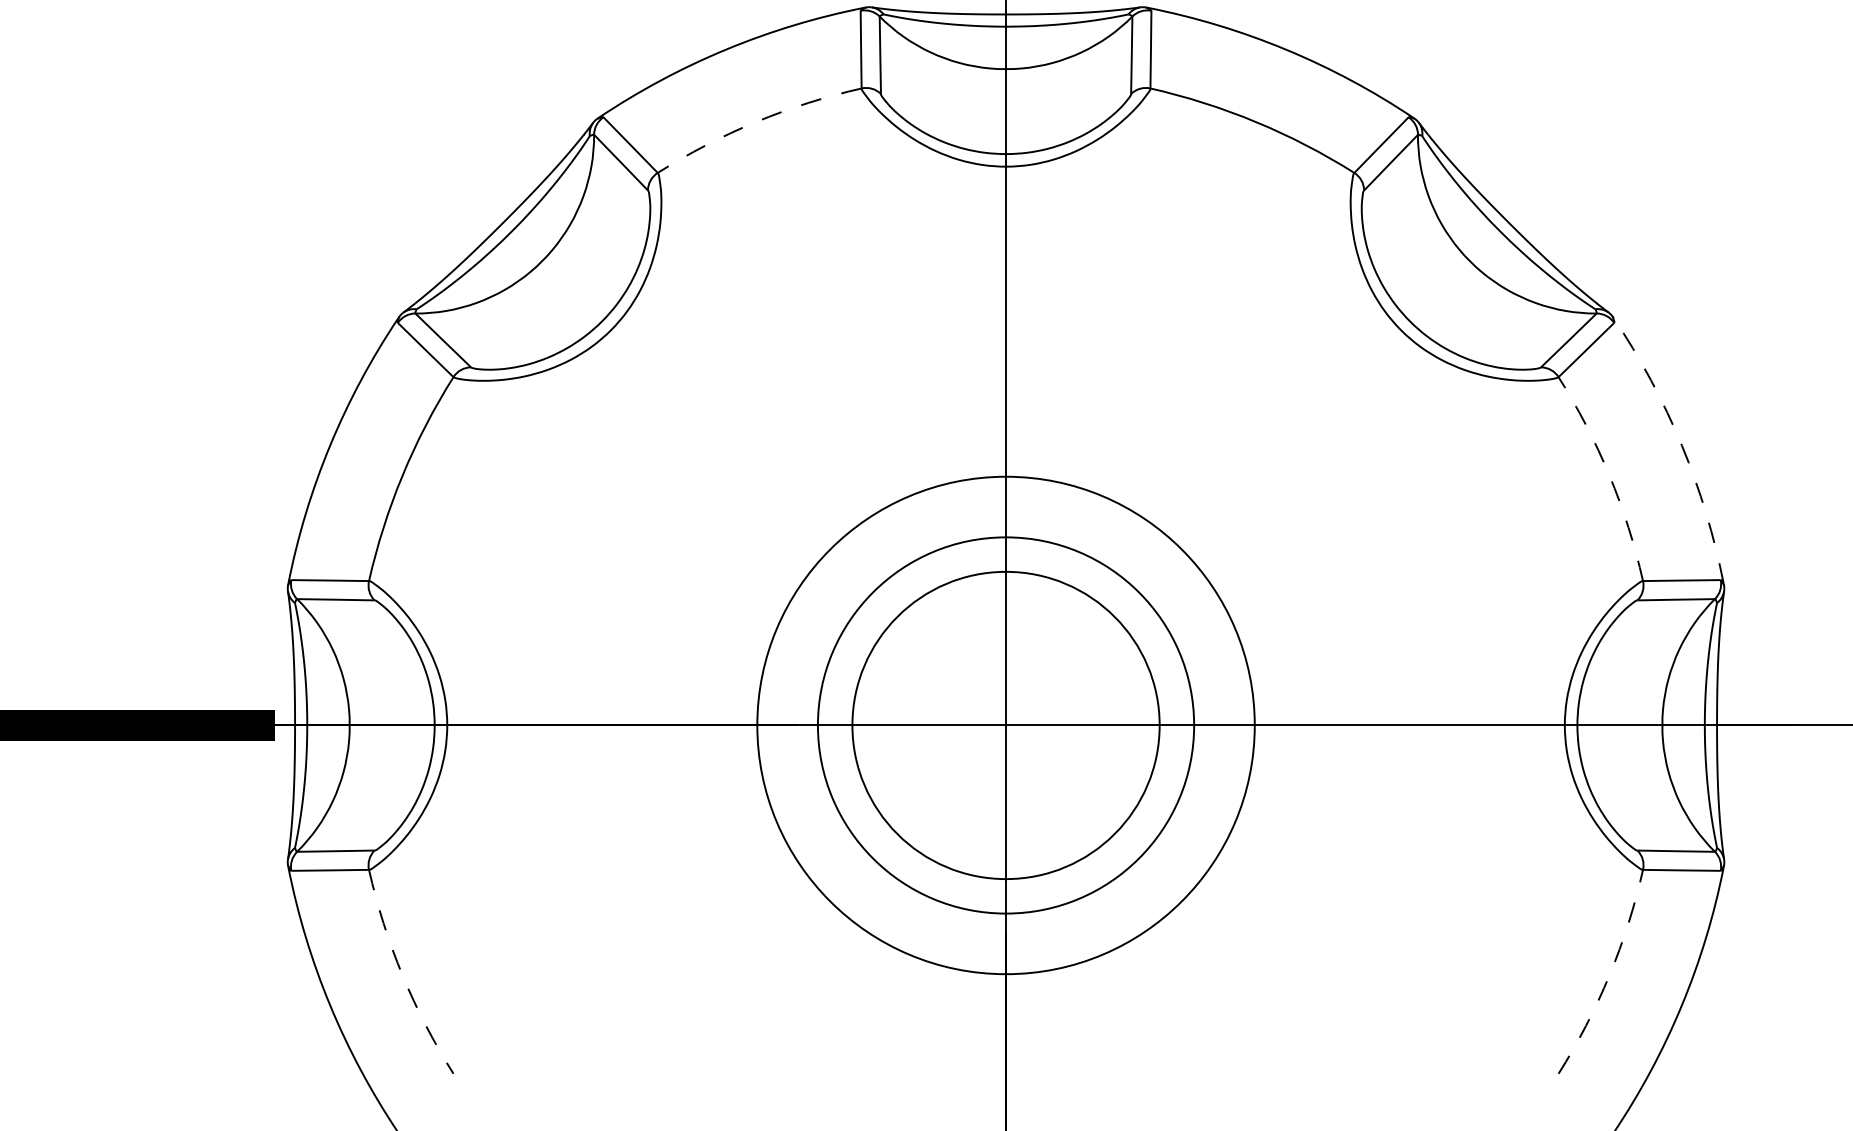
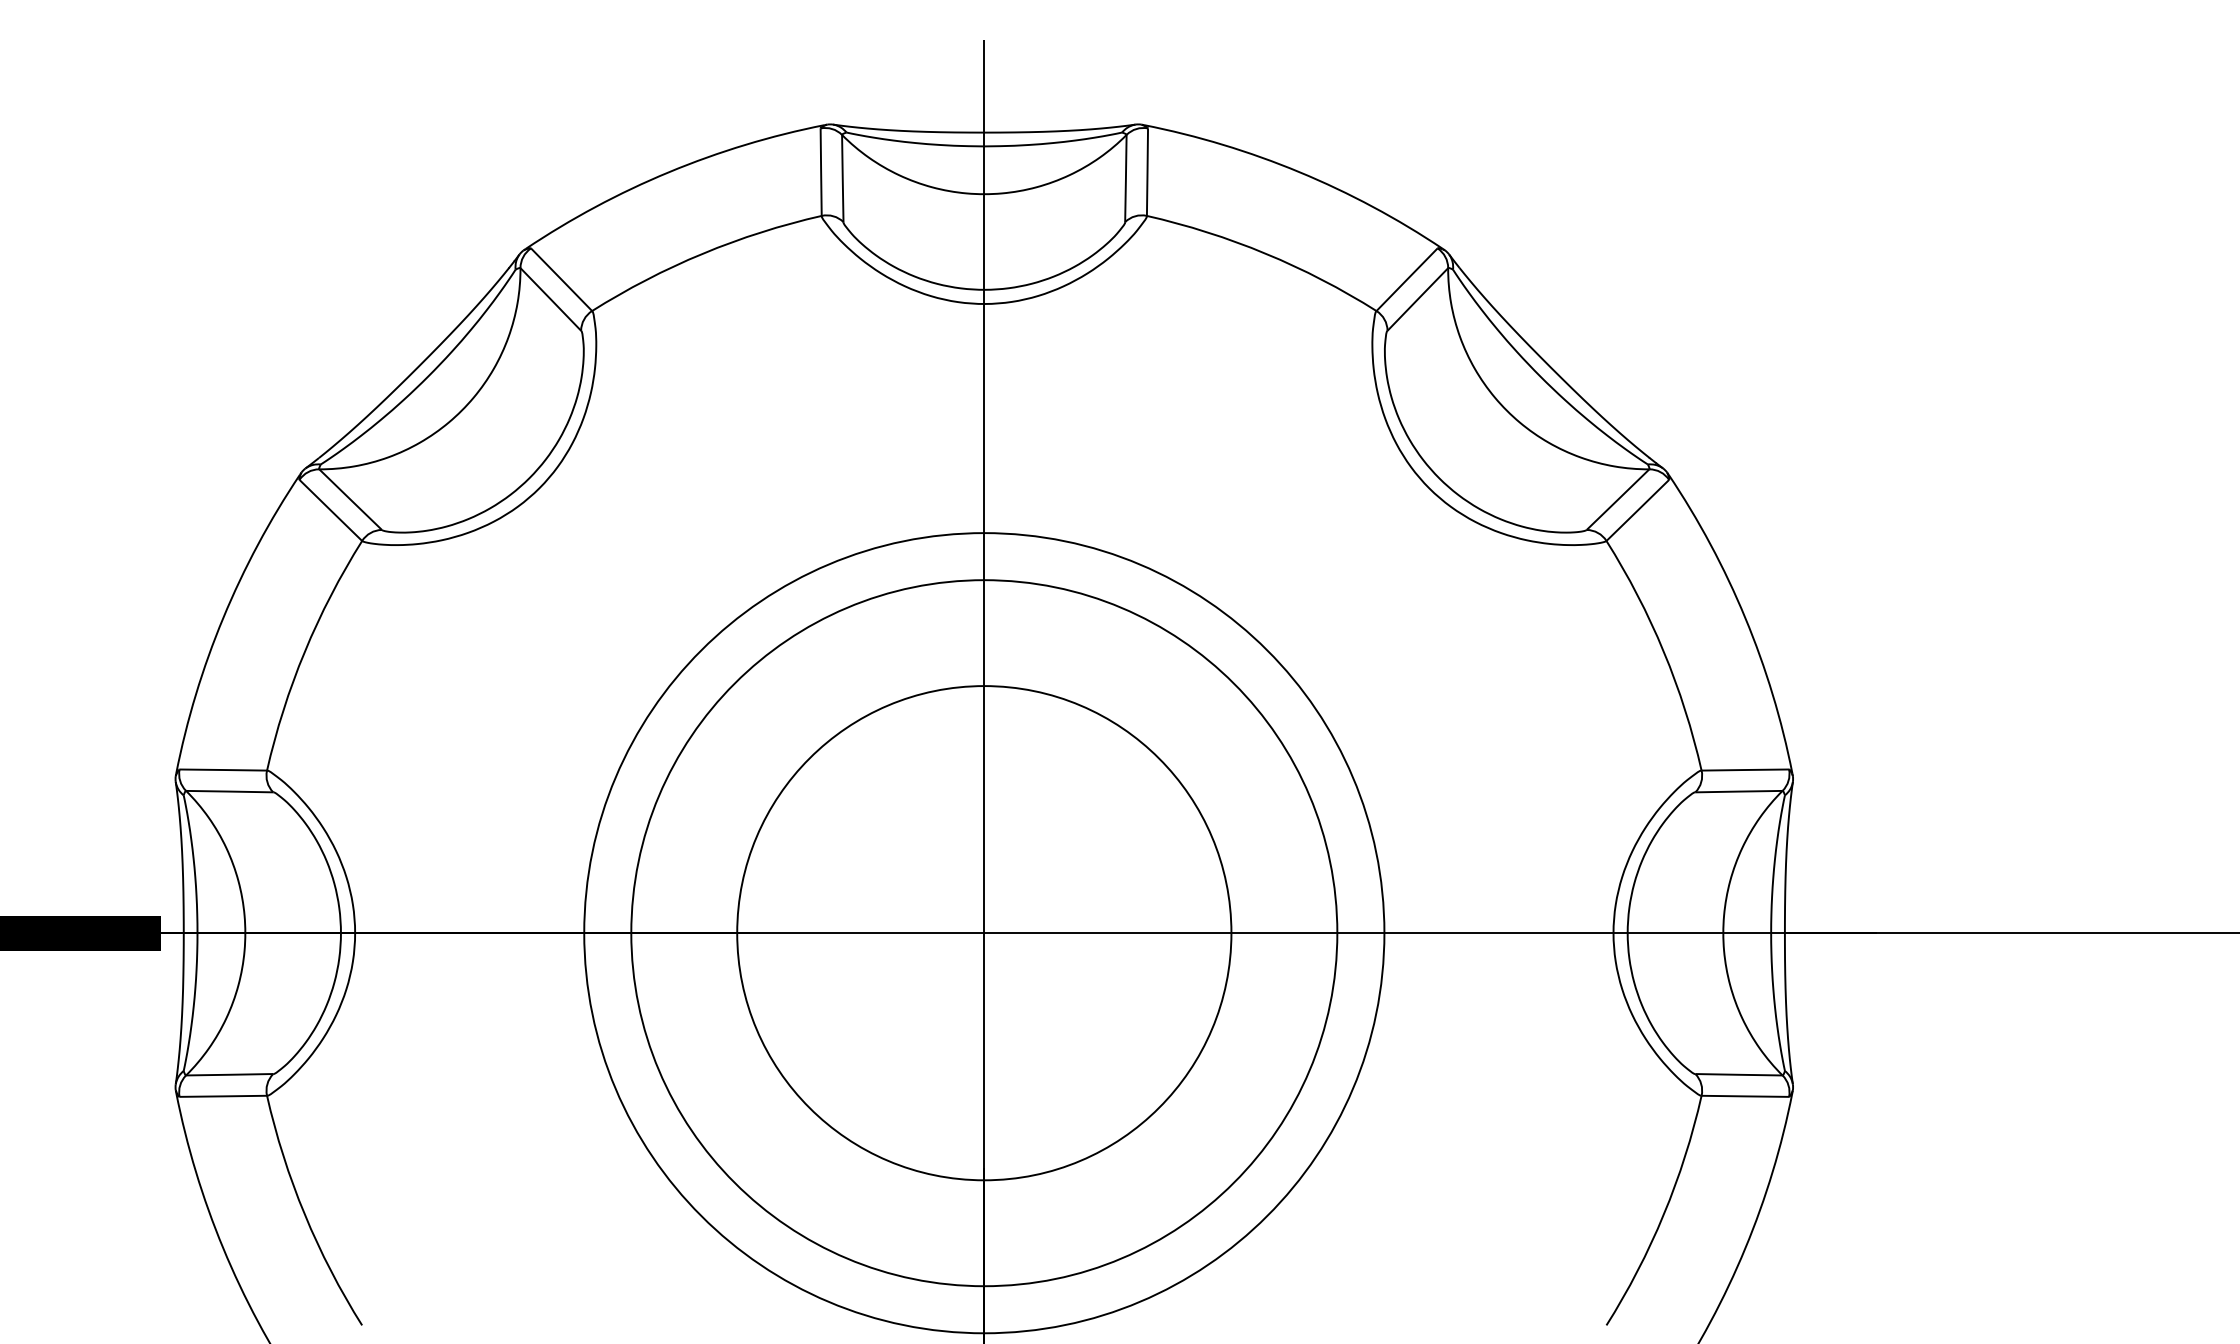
arc: (755, 121) -> (702, 253), dashed -> solid
arc: (1682, 445) -> (1745, 617), dashed -> solid
arc: (1609, 475) -> (1663, 651), dashed -> solid
circle: (1006, 725) -> (984, 933), size x1.43
circle: (1006, 725) -> (984, 933), size x1.43
circle: (1006, 725) -> (984, 933), size x1.67
arc: (402, 975) -> (304, 1214), dashed -> solid
arc: (1609, 975) -> (1663, 1214), dashed -> solid

